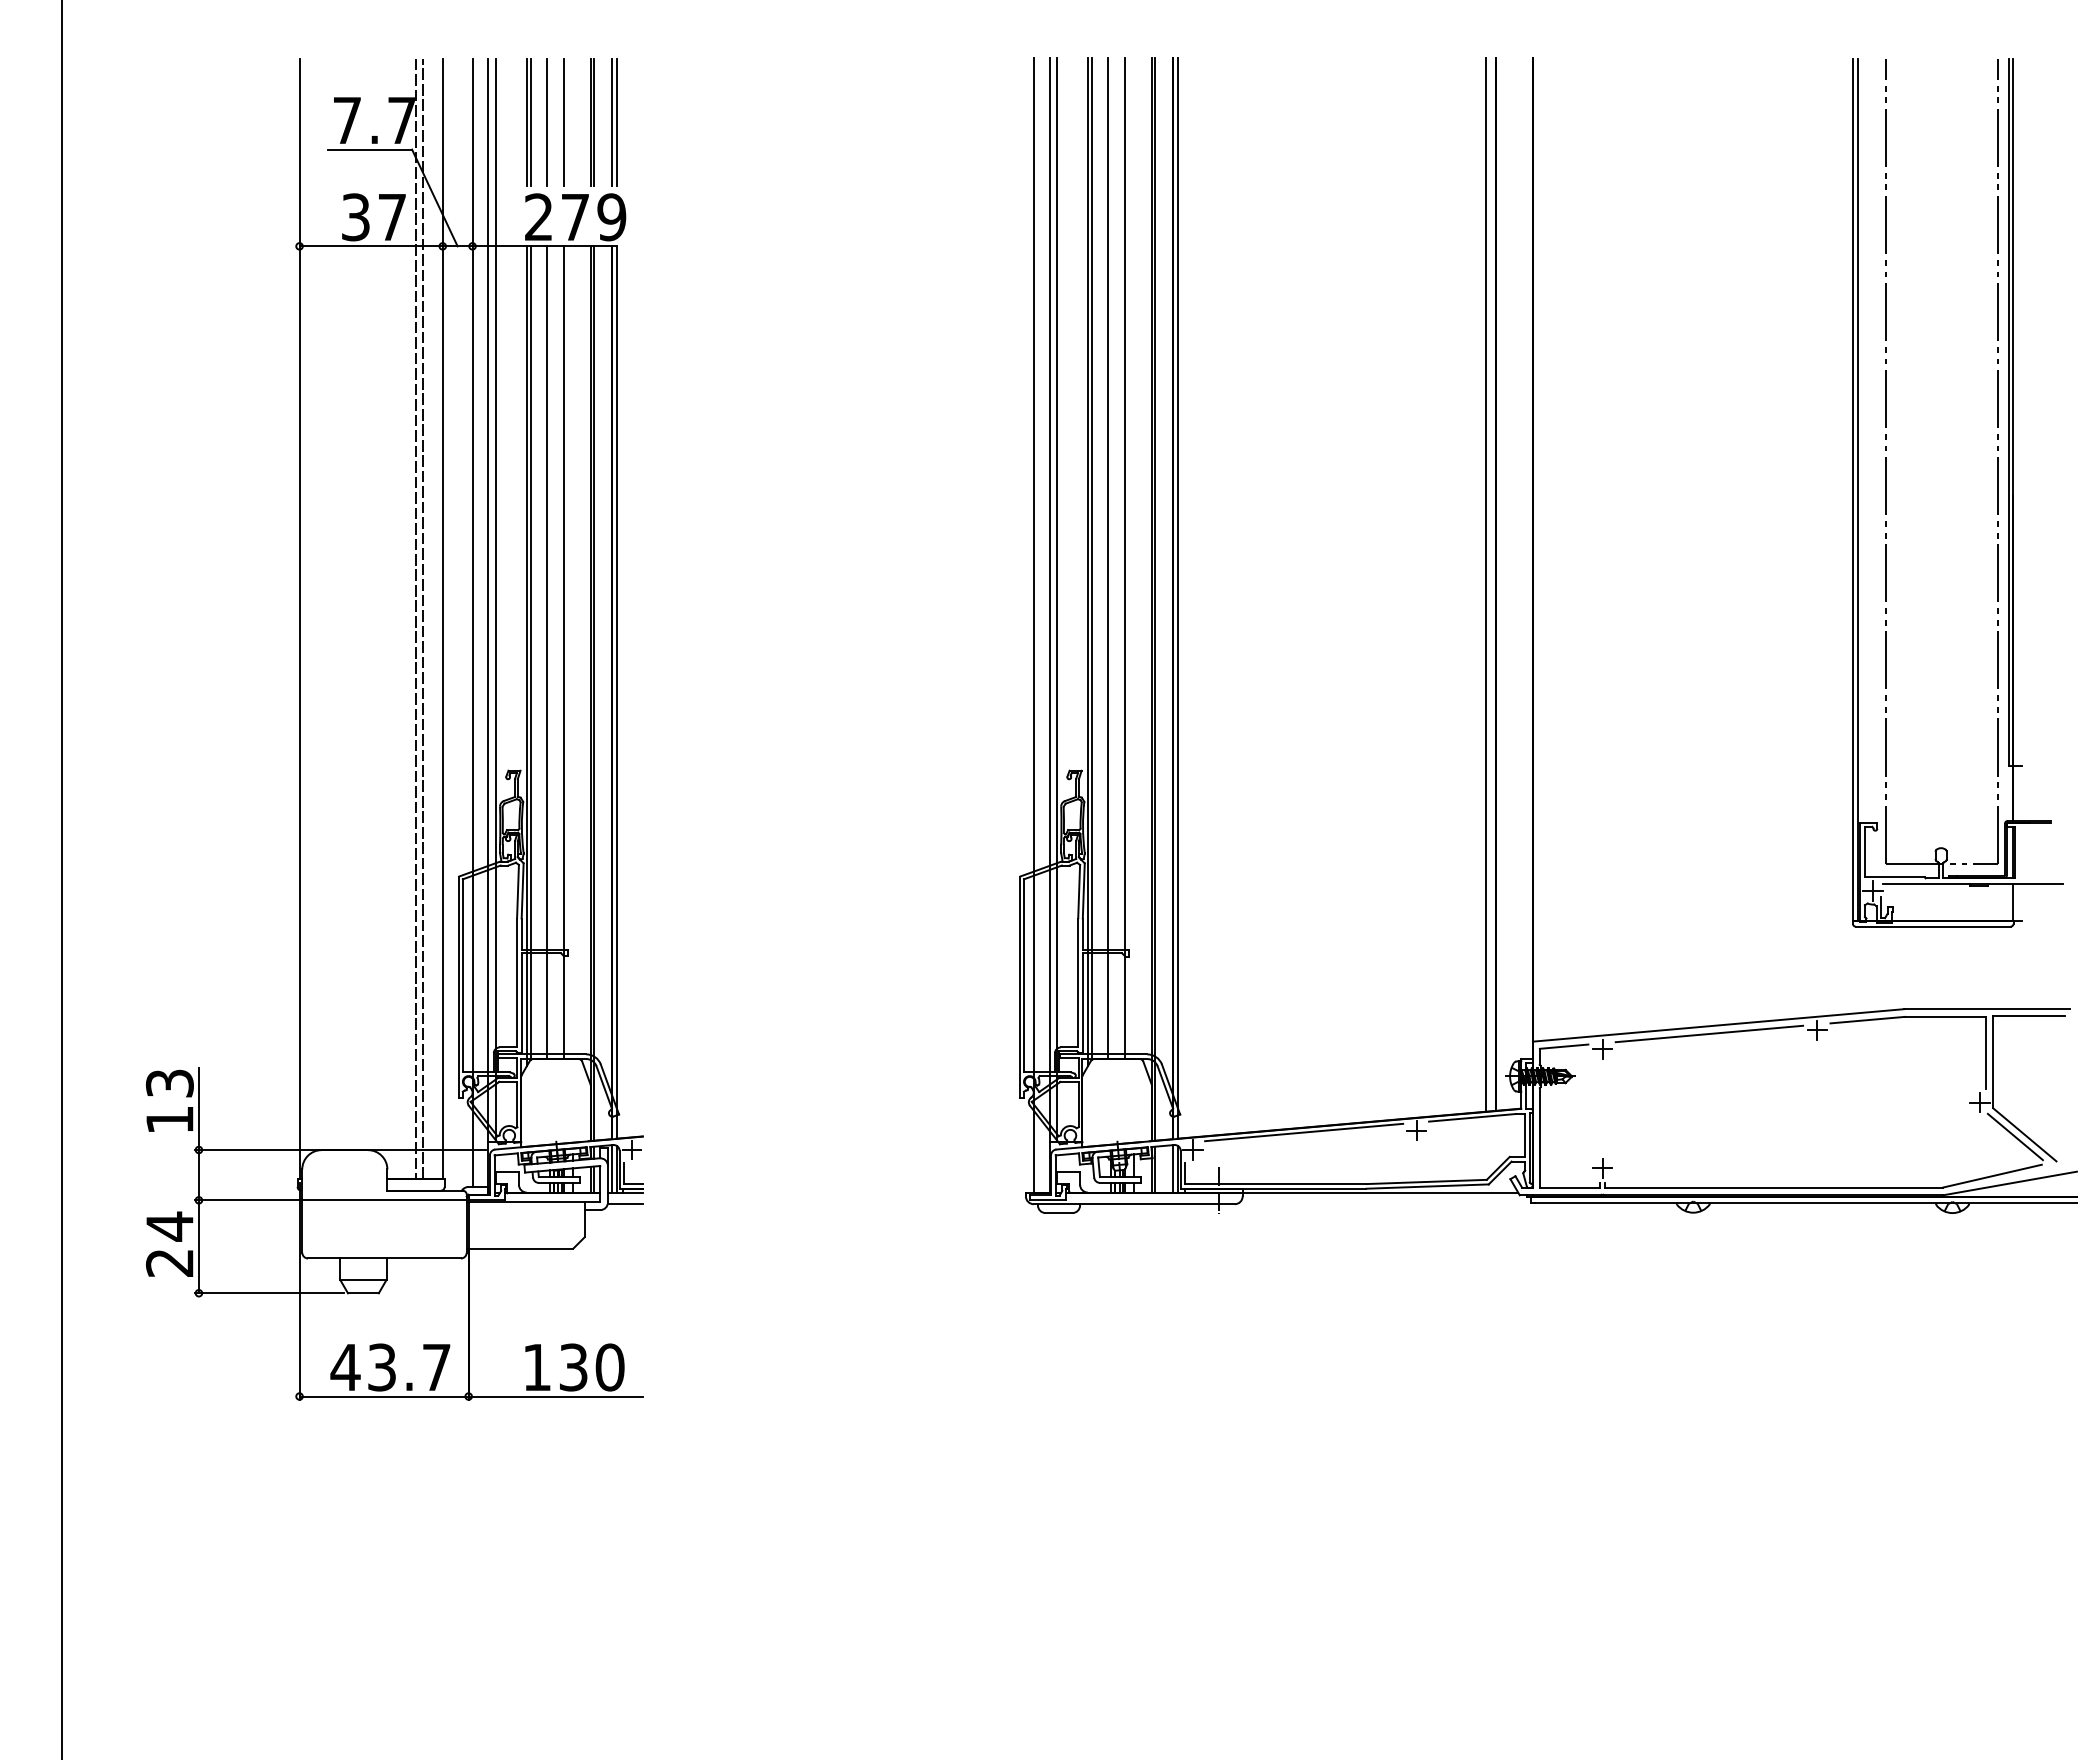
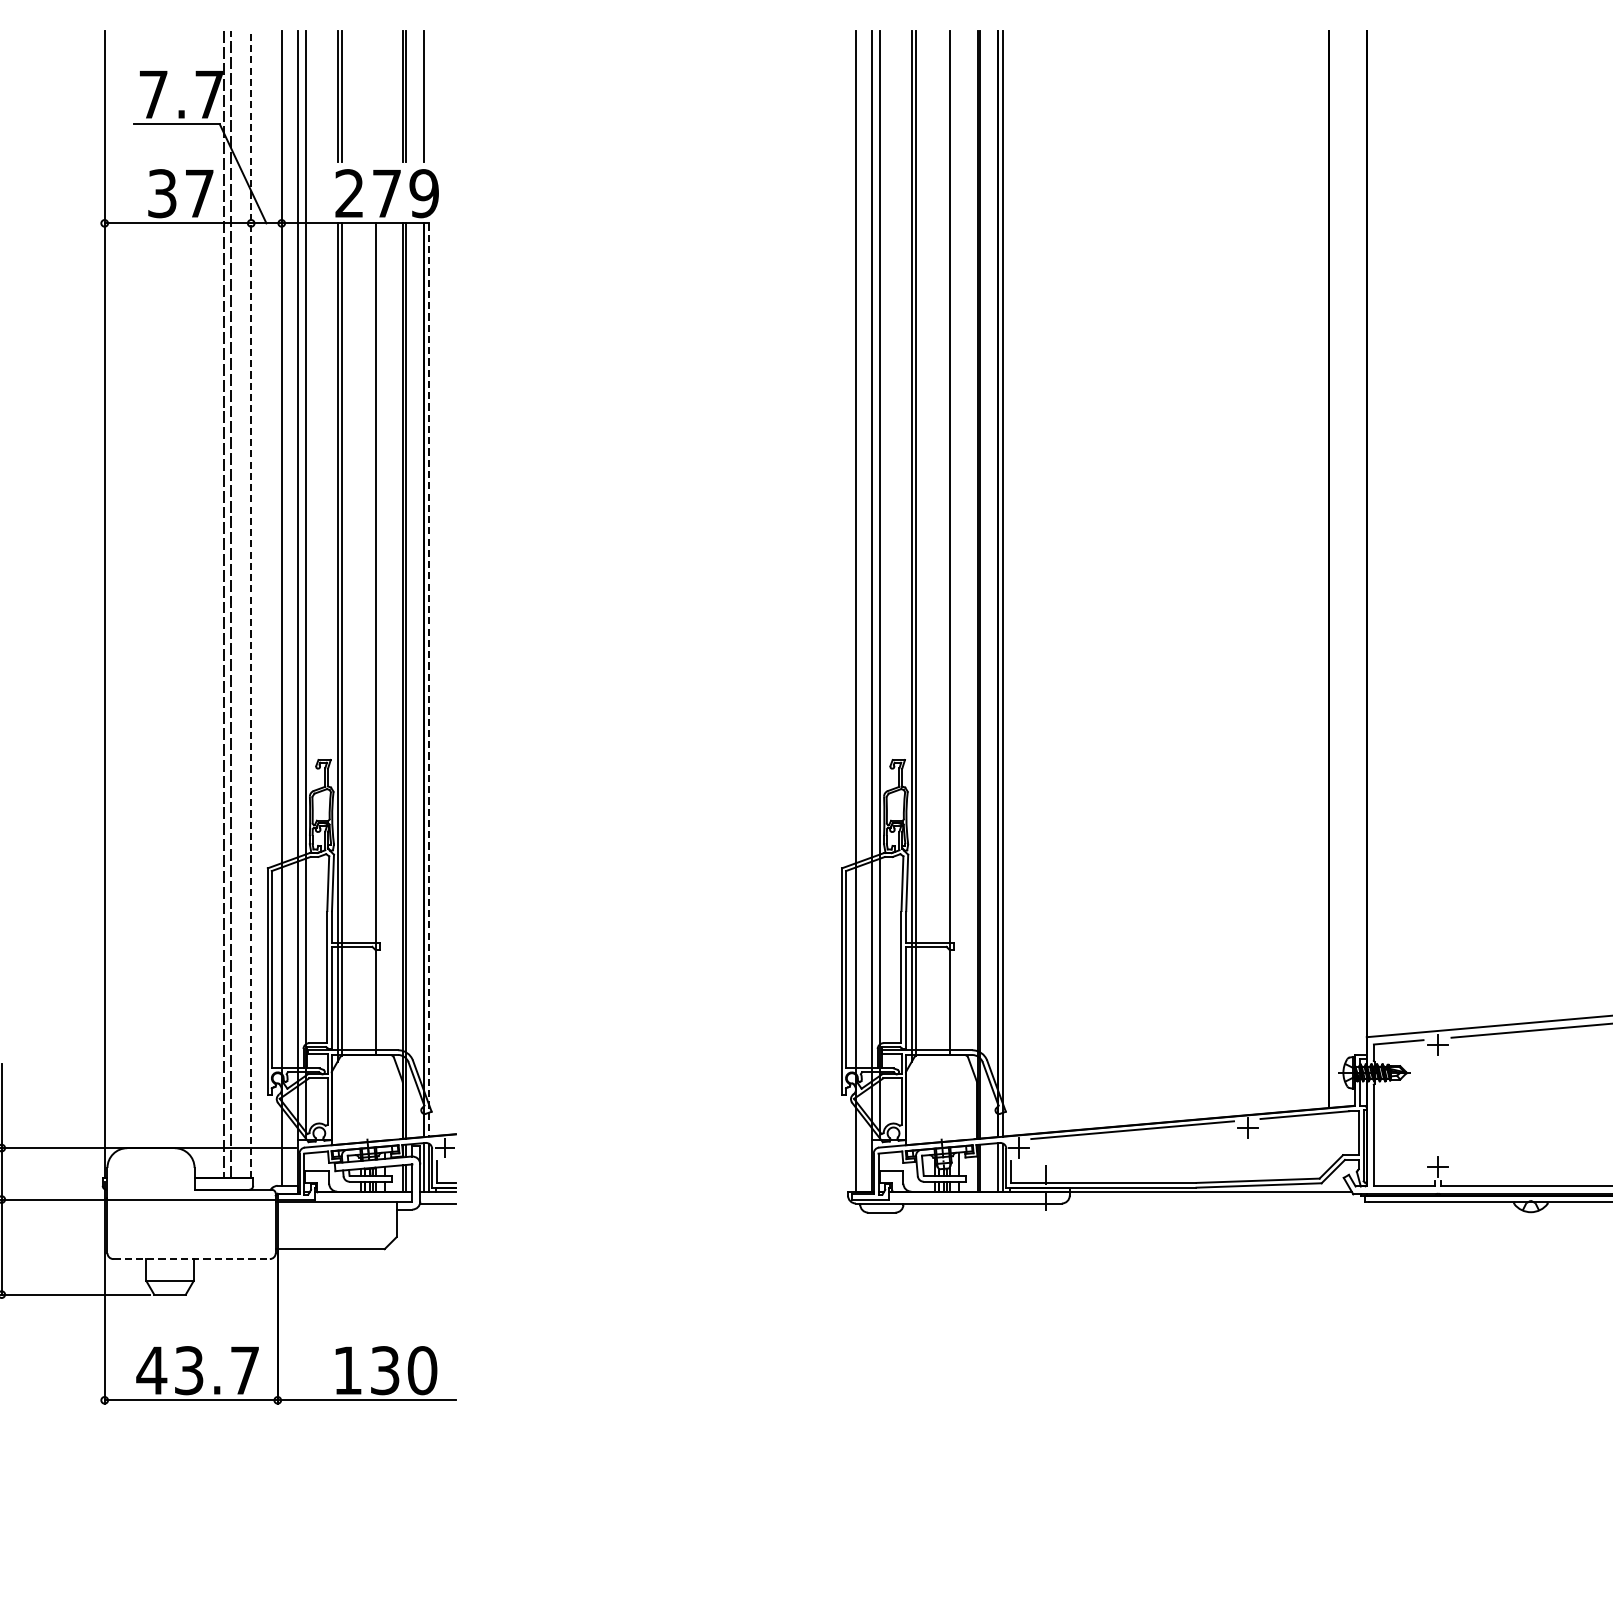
line: (546, 122) -> (357, 96), removed
line: (564, 122) -> (375, 96), removed
line: (616, 122) -> (429, 96), removed
line: (1107, 558) -> (931, 542), removed
line: (1486, 584) -> (1319, 569), removed
line: (442, 618) -> (250, 604), solid -> dashed
line: (546, 652) -> (357, 638), removed
line: (616, 693) -> (429, 680), solid -> dashed
line: (385, 1258) -> (192, 1259), solid -> dashed

